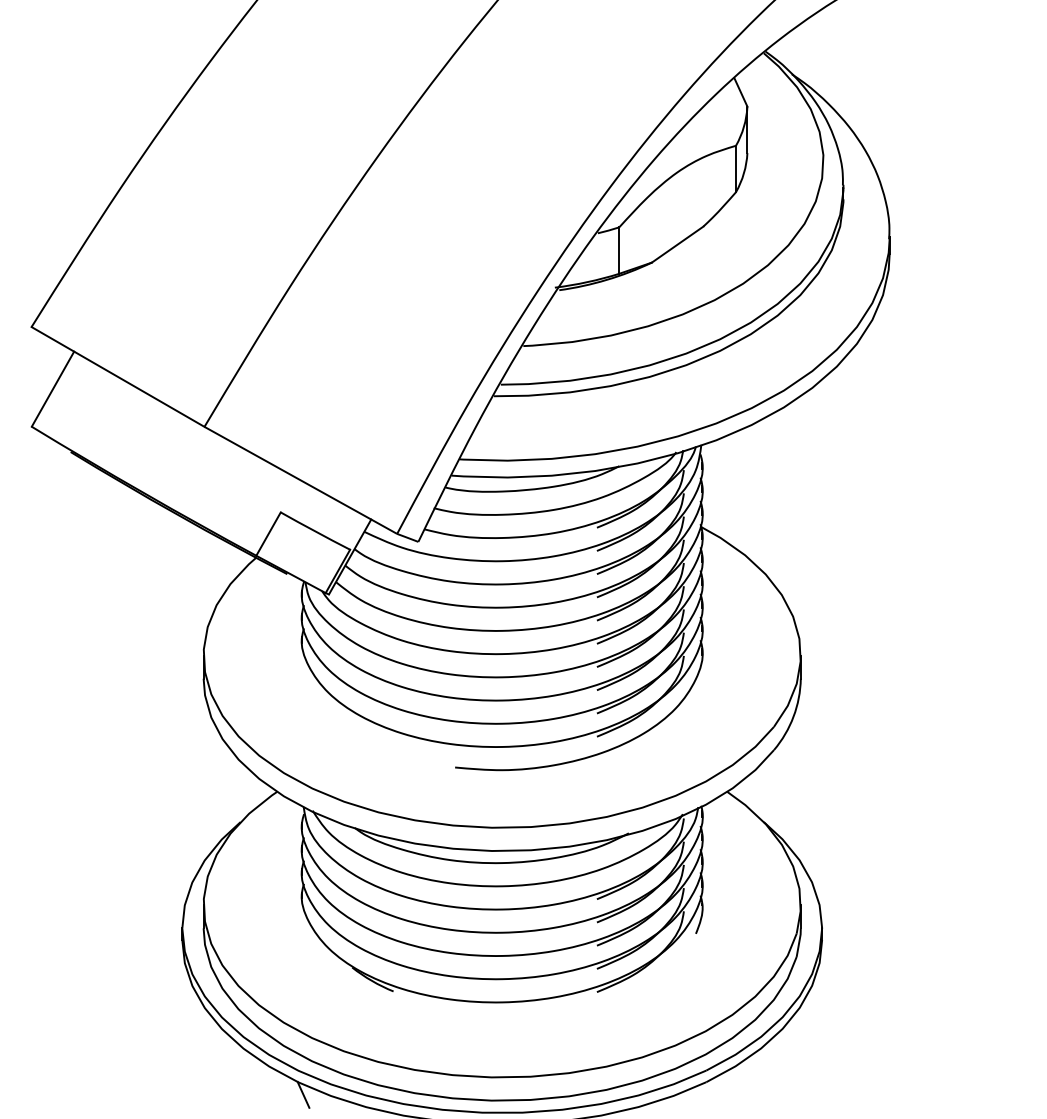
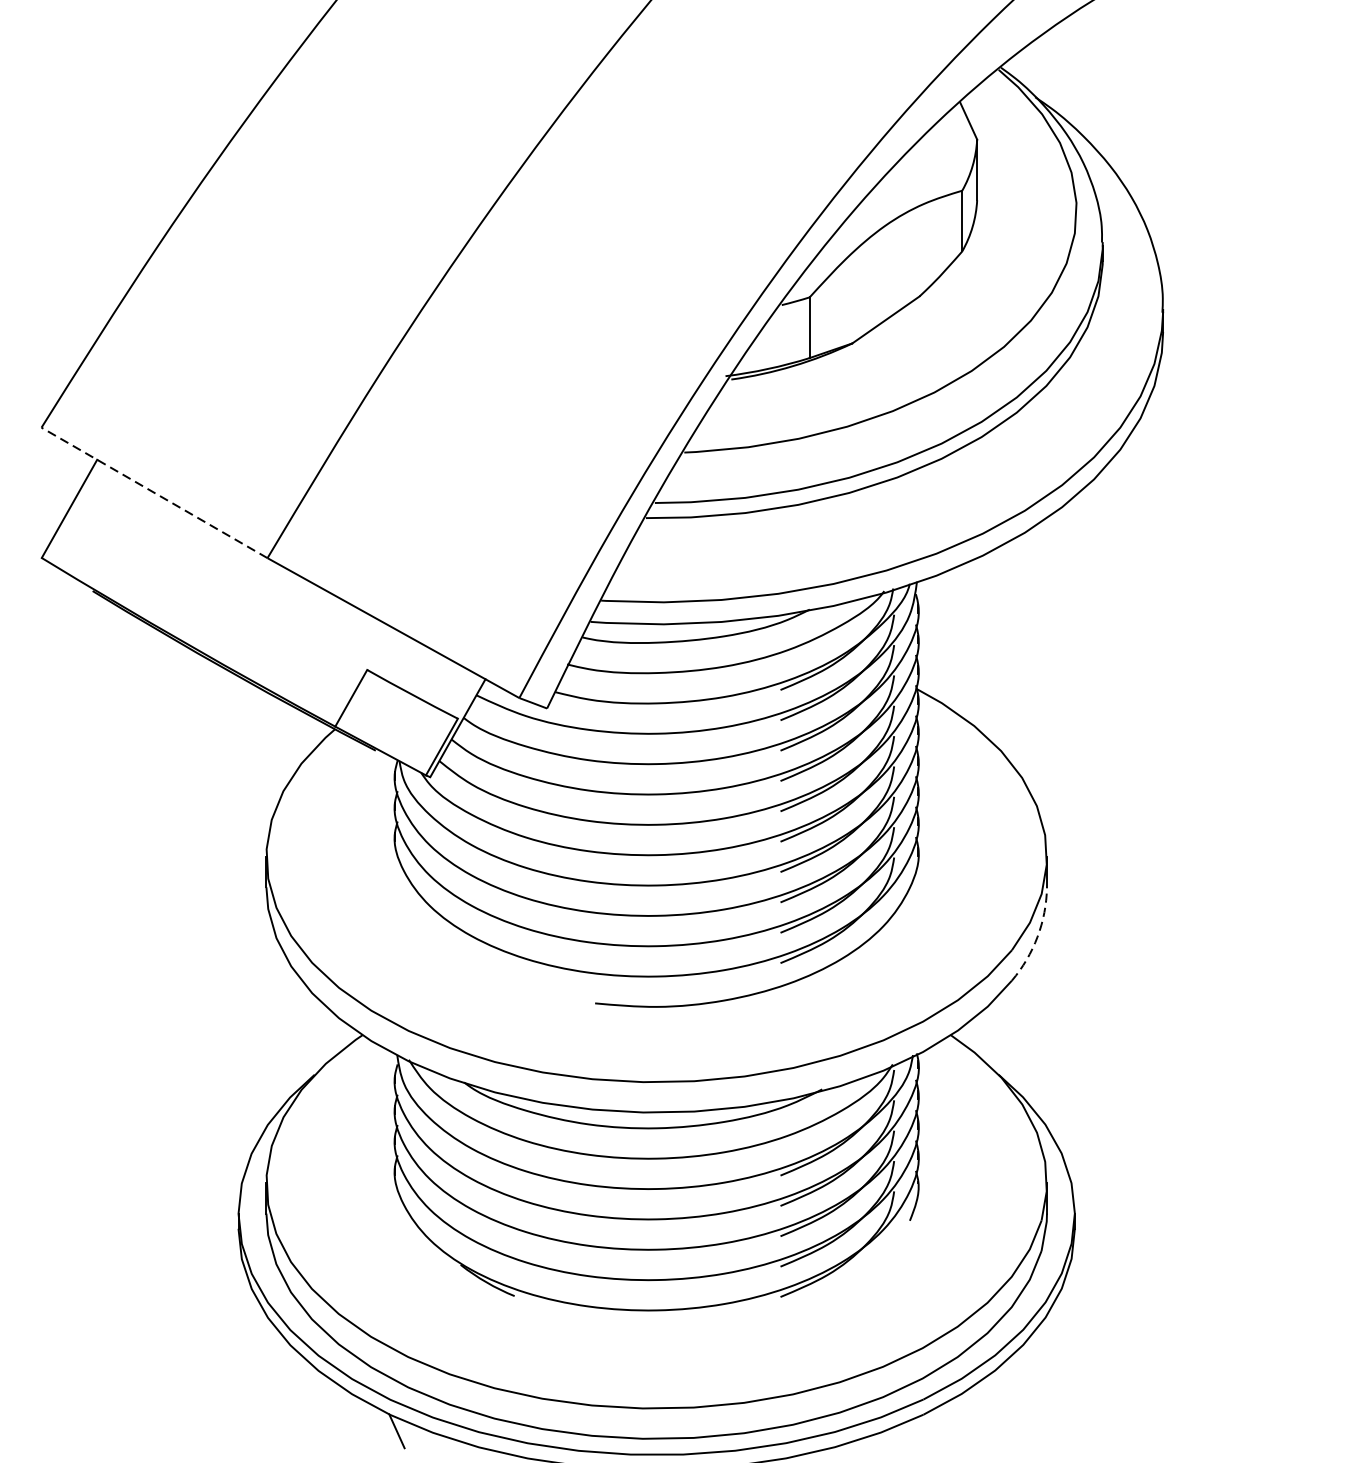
line: (118, 376) -> (155, 492), solid -> dashed
arc: (793, 716) -> (1037, 936), solid -> dashed

